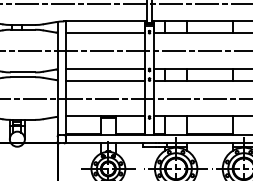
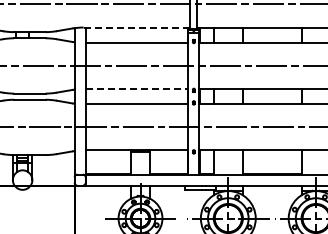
line: (106, 21) -> (137, 27), solid -> dashed
line: (106, 69) -> (137, 89), solid -> dashed

